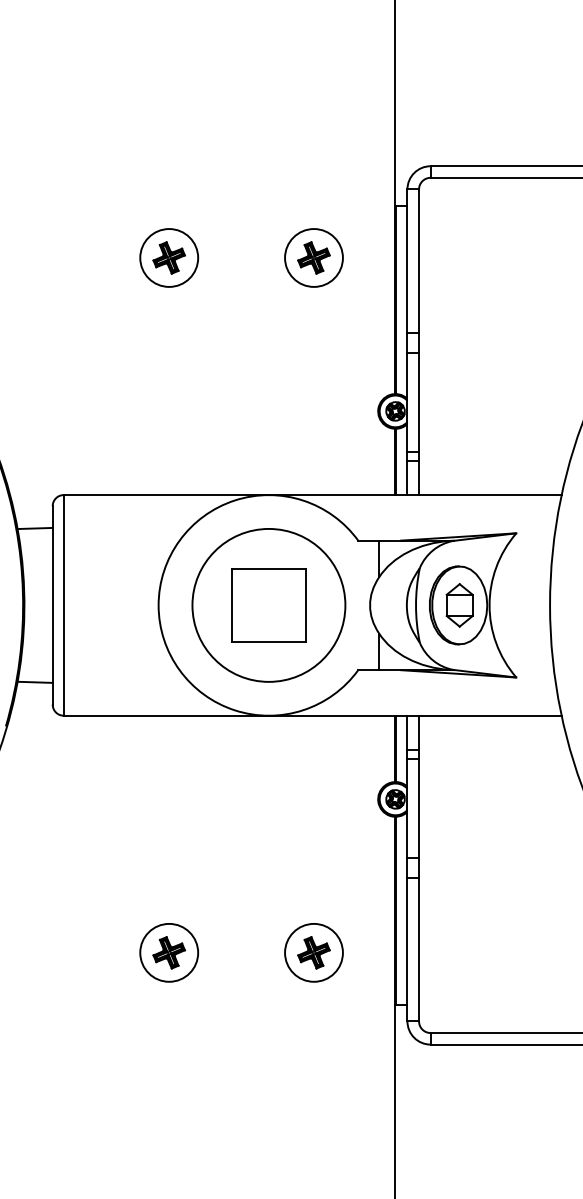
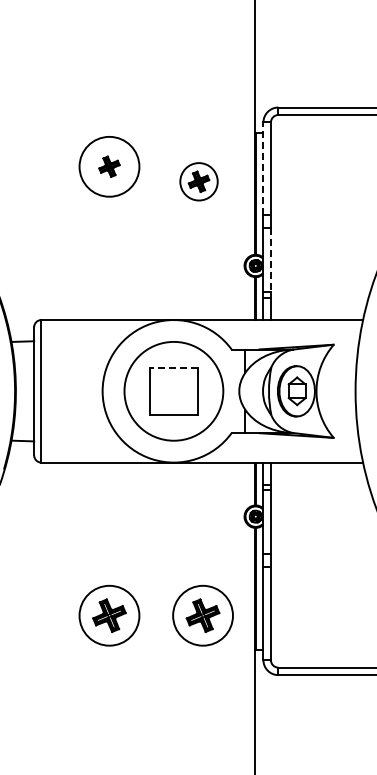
circle: (169, 257) -> (109, 166), size x1.6
part: (313, 257) -> (198, 181), moved
line: (407, 260) -> (263, 168), solid -> dashed
line: (418, 402) -> (270, 260), solid -> dashed
line: (268, 568) -> (173, 367), solid -> dashed
part: (169, 952) -> (109, 615), size x1.6
part: (313, 952) -> (202, 615), size x1.6

